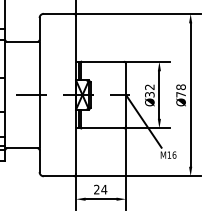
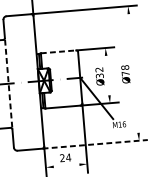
line: (103, 61) -> (59, 51), solid -> dashed
line: (159, 94) -> (107, 75), removed
line: (190, 94) -> (133, 73), removed
line: (39, 95) -> (8, 84), solid -> dashed
line: (137, 176) -> (95, 144), solid -> dashed
line: (100, 199) -> (66, 166), removed

